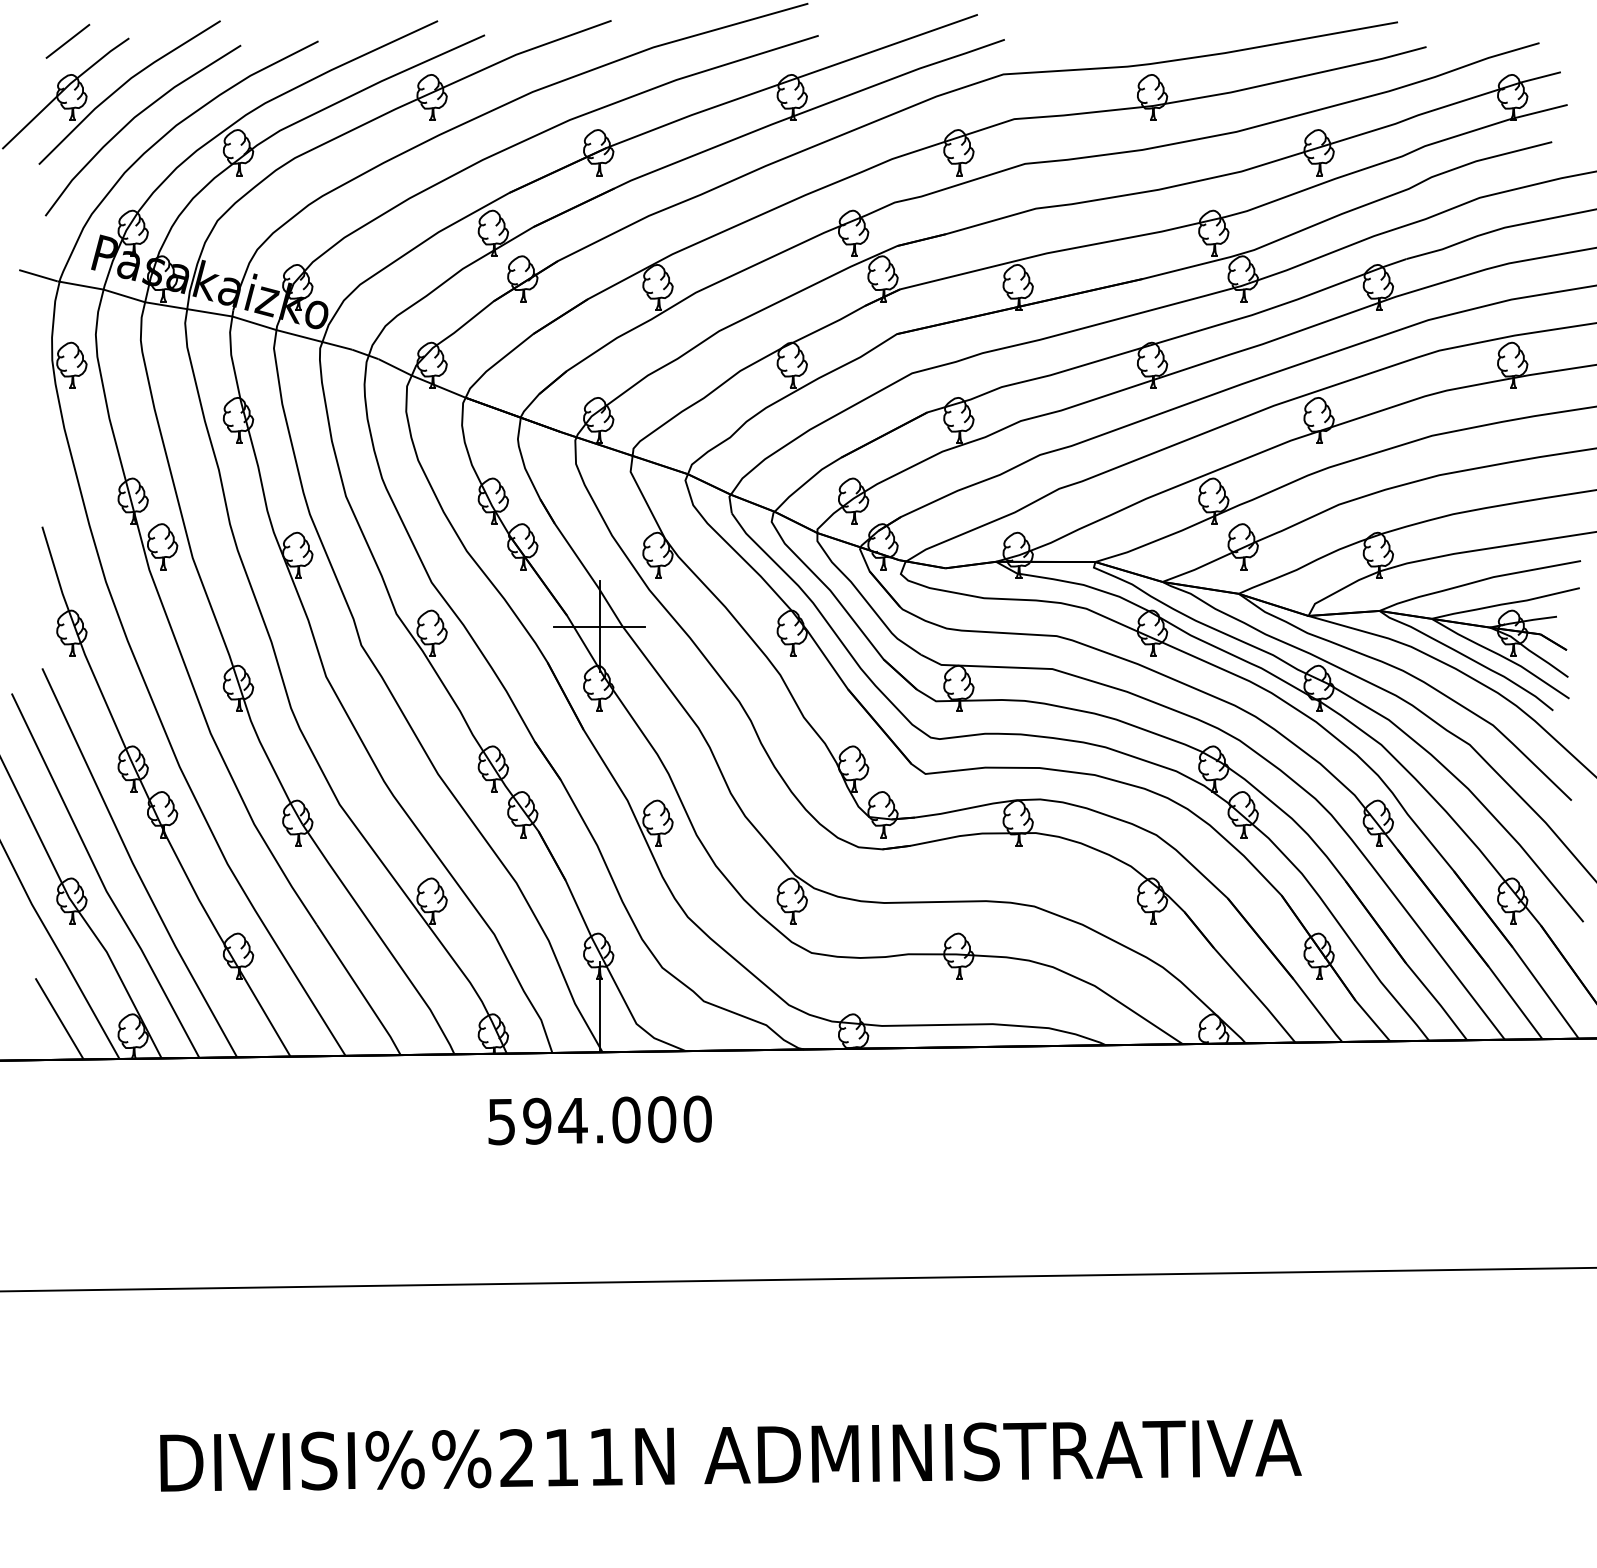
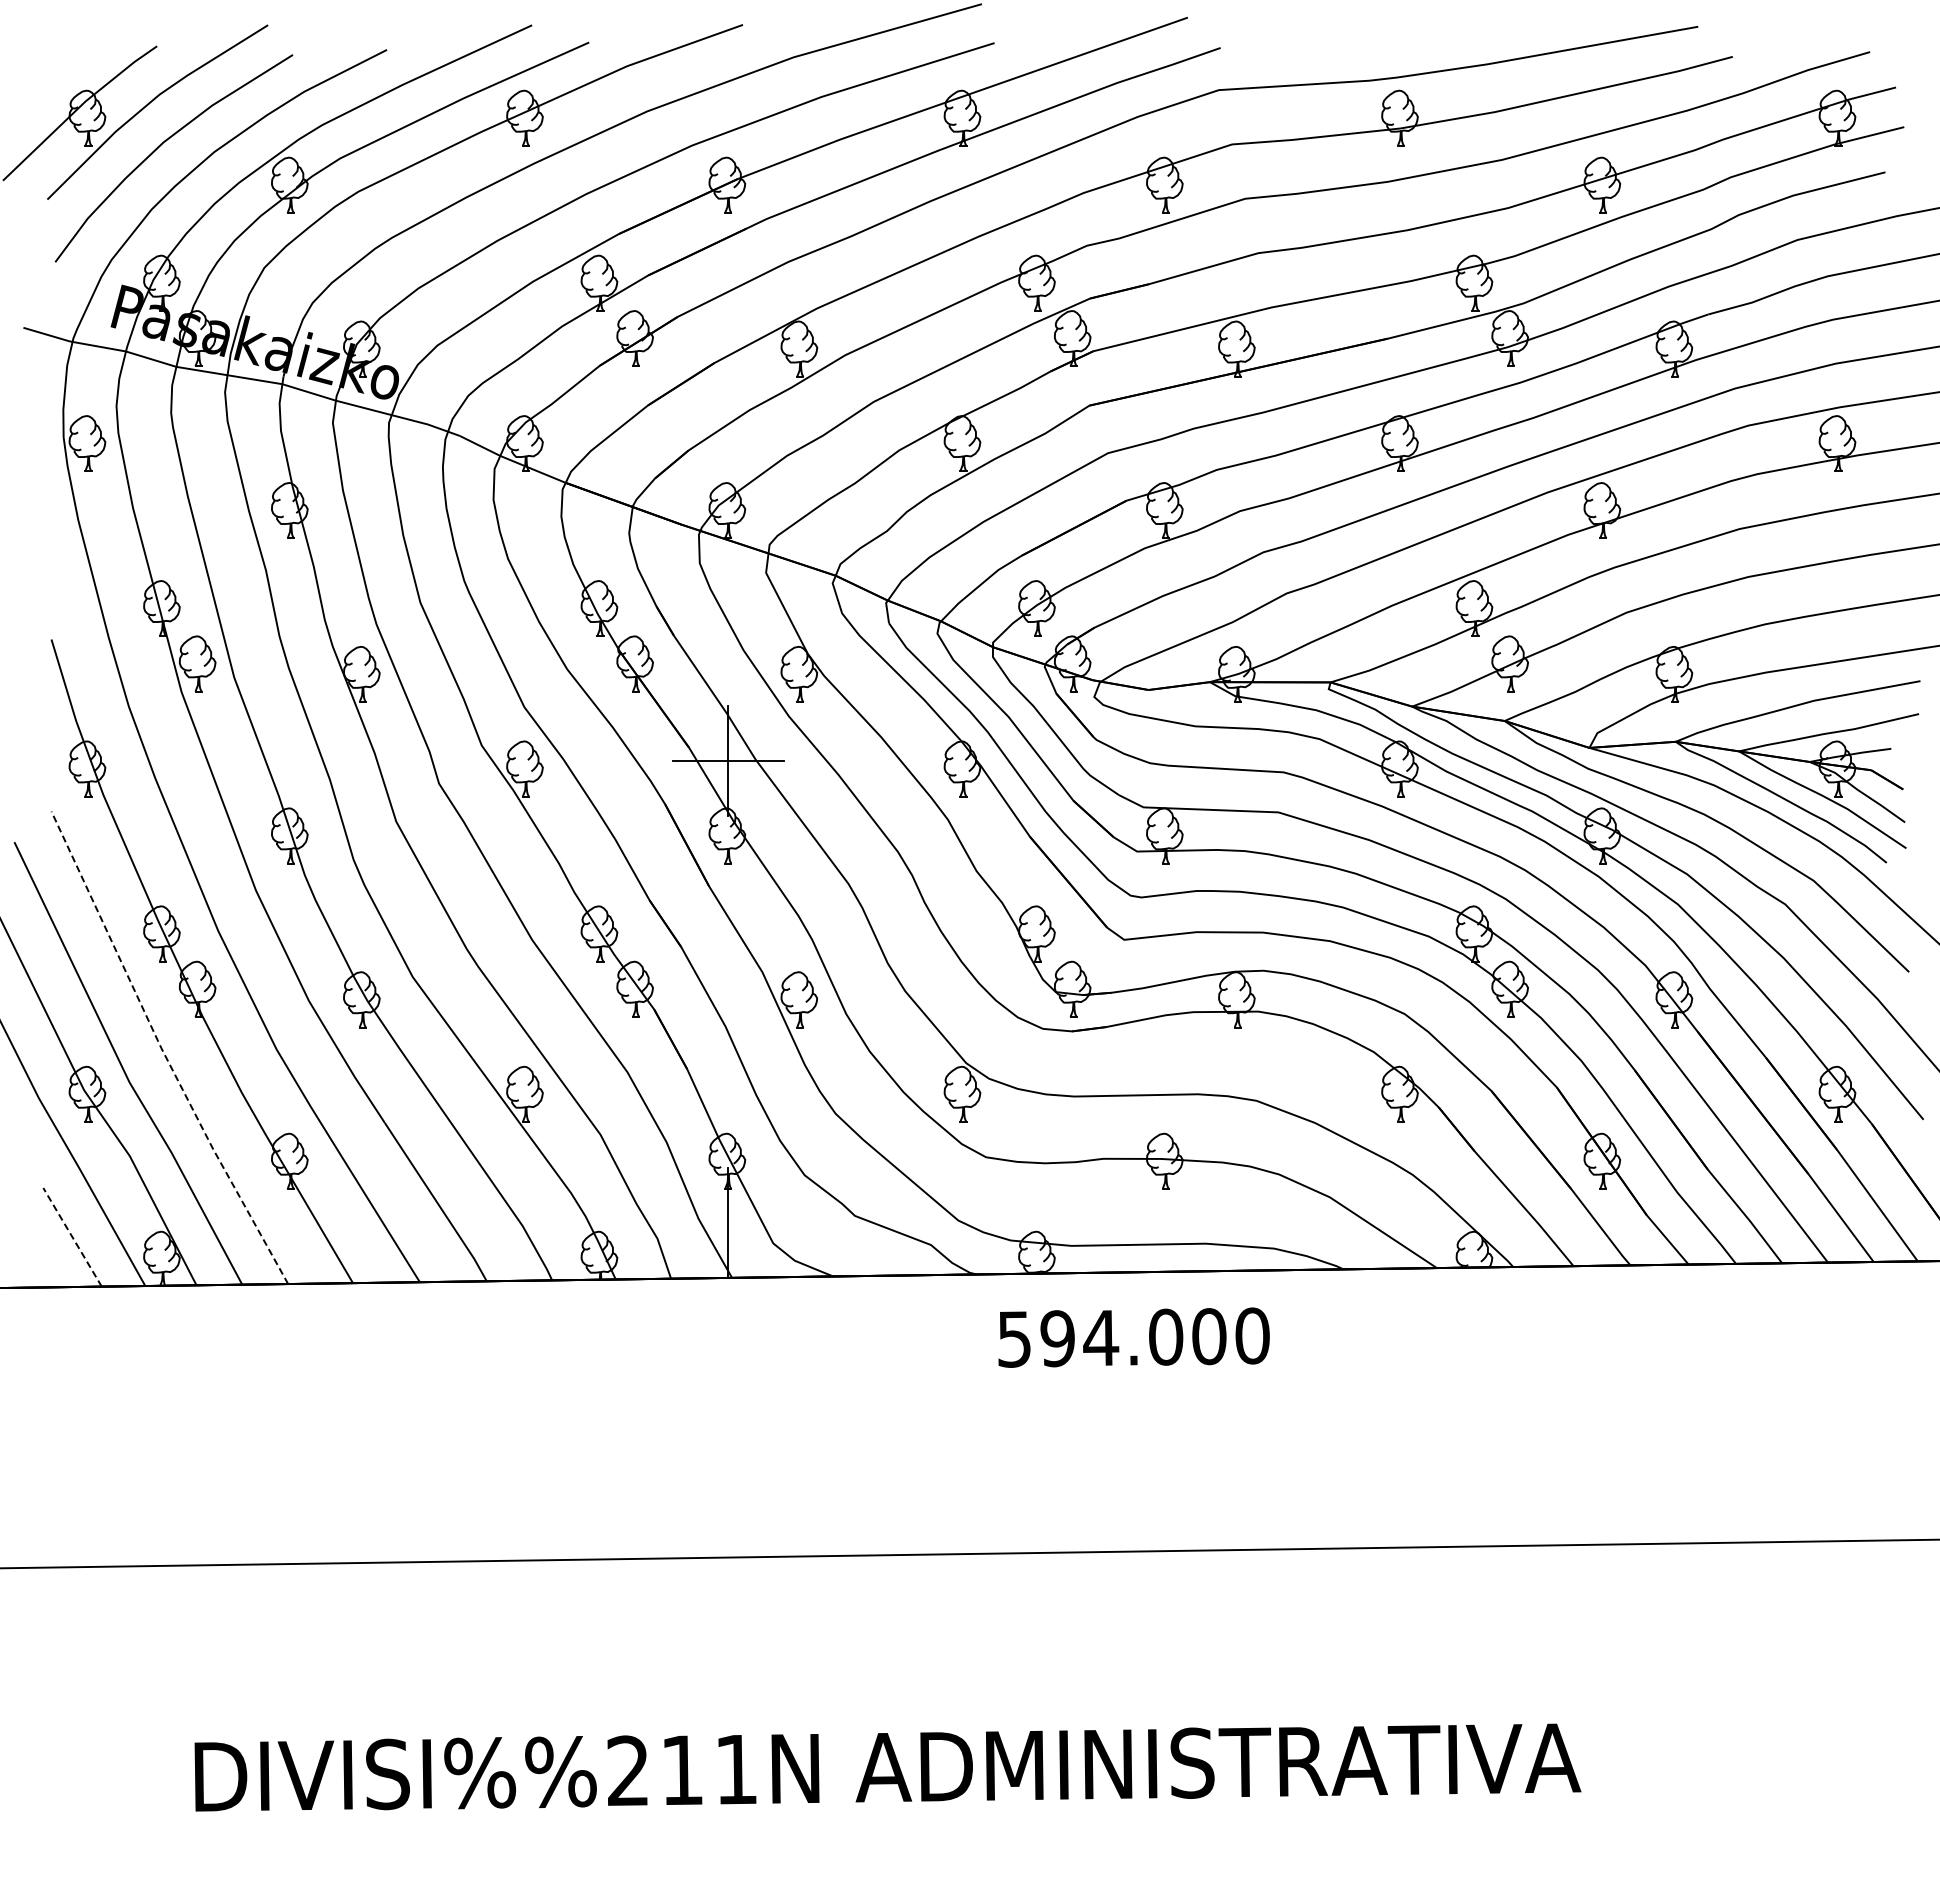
line: (67, 40) -> (82, 49), removed
line: (134, 865) -> (163, 1051), solid -> dashed
line: (59, 1018) -> (72, 1236), solid -> dashed
text: (599, 1120) -> (1133, 1337), moved

